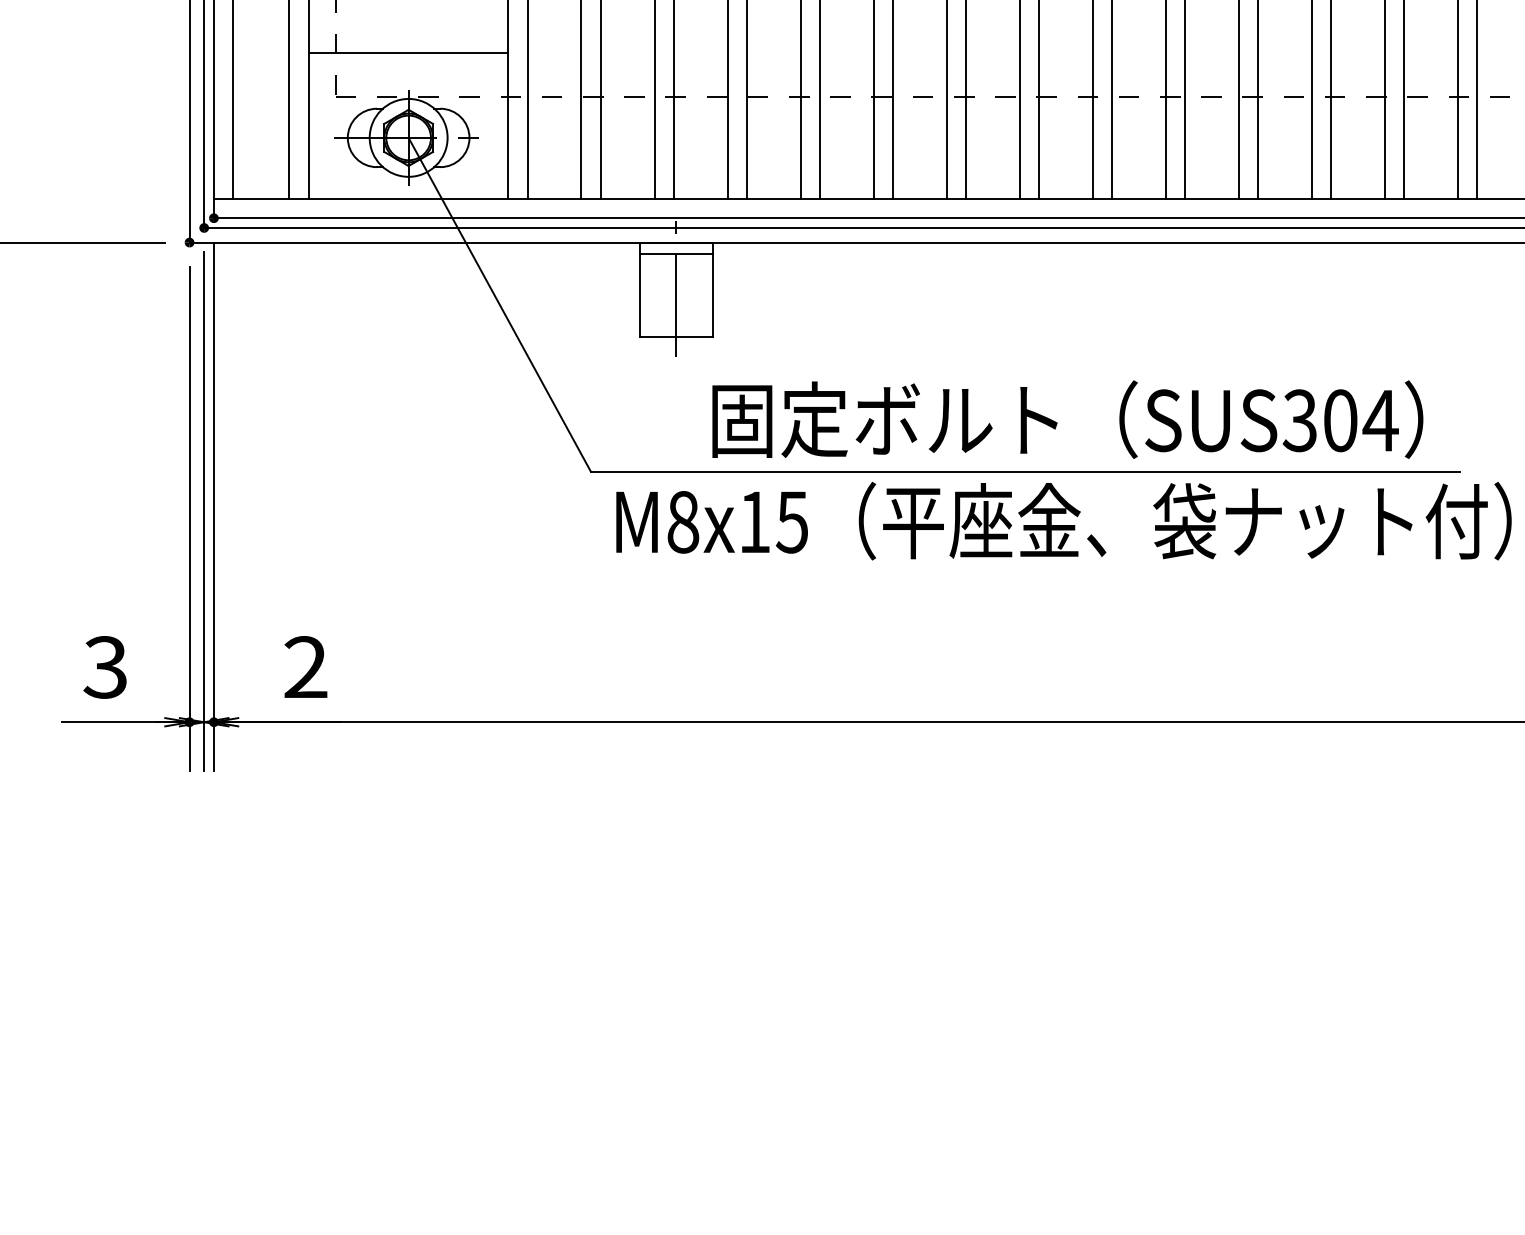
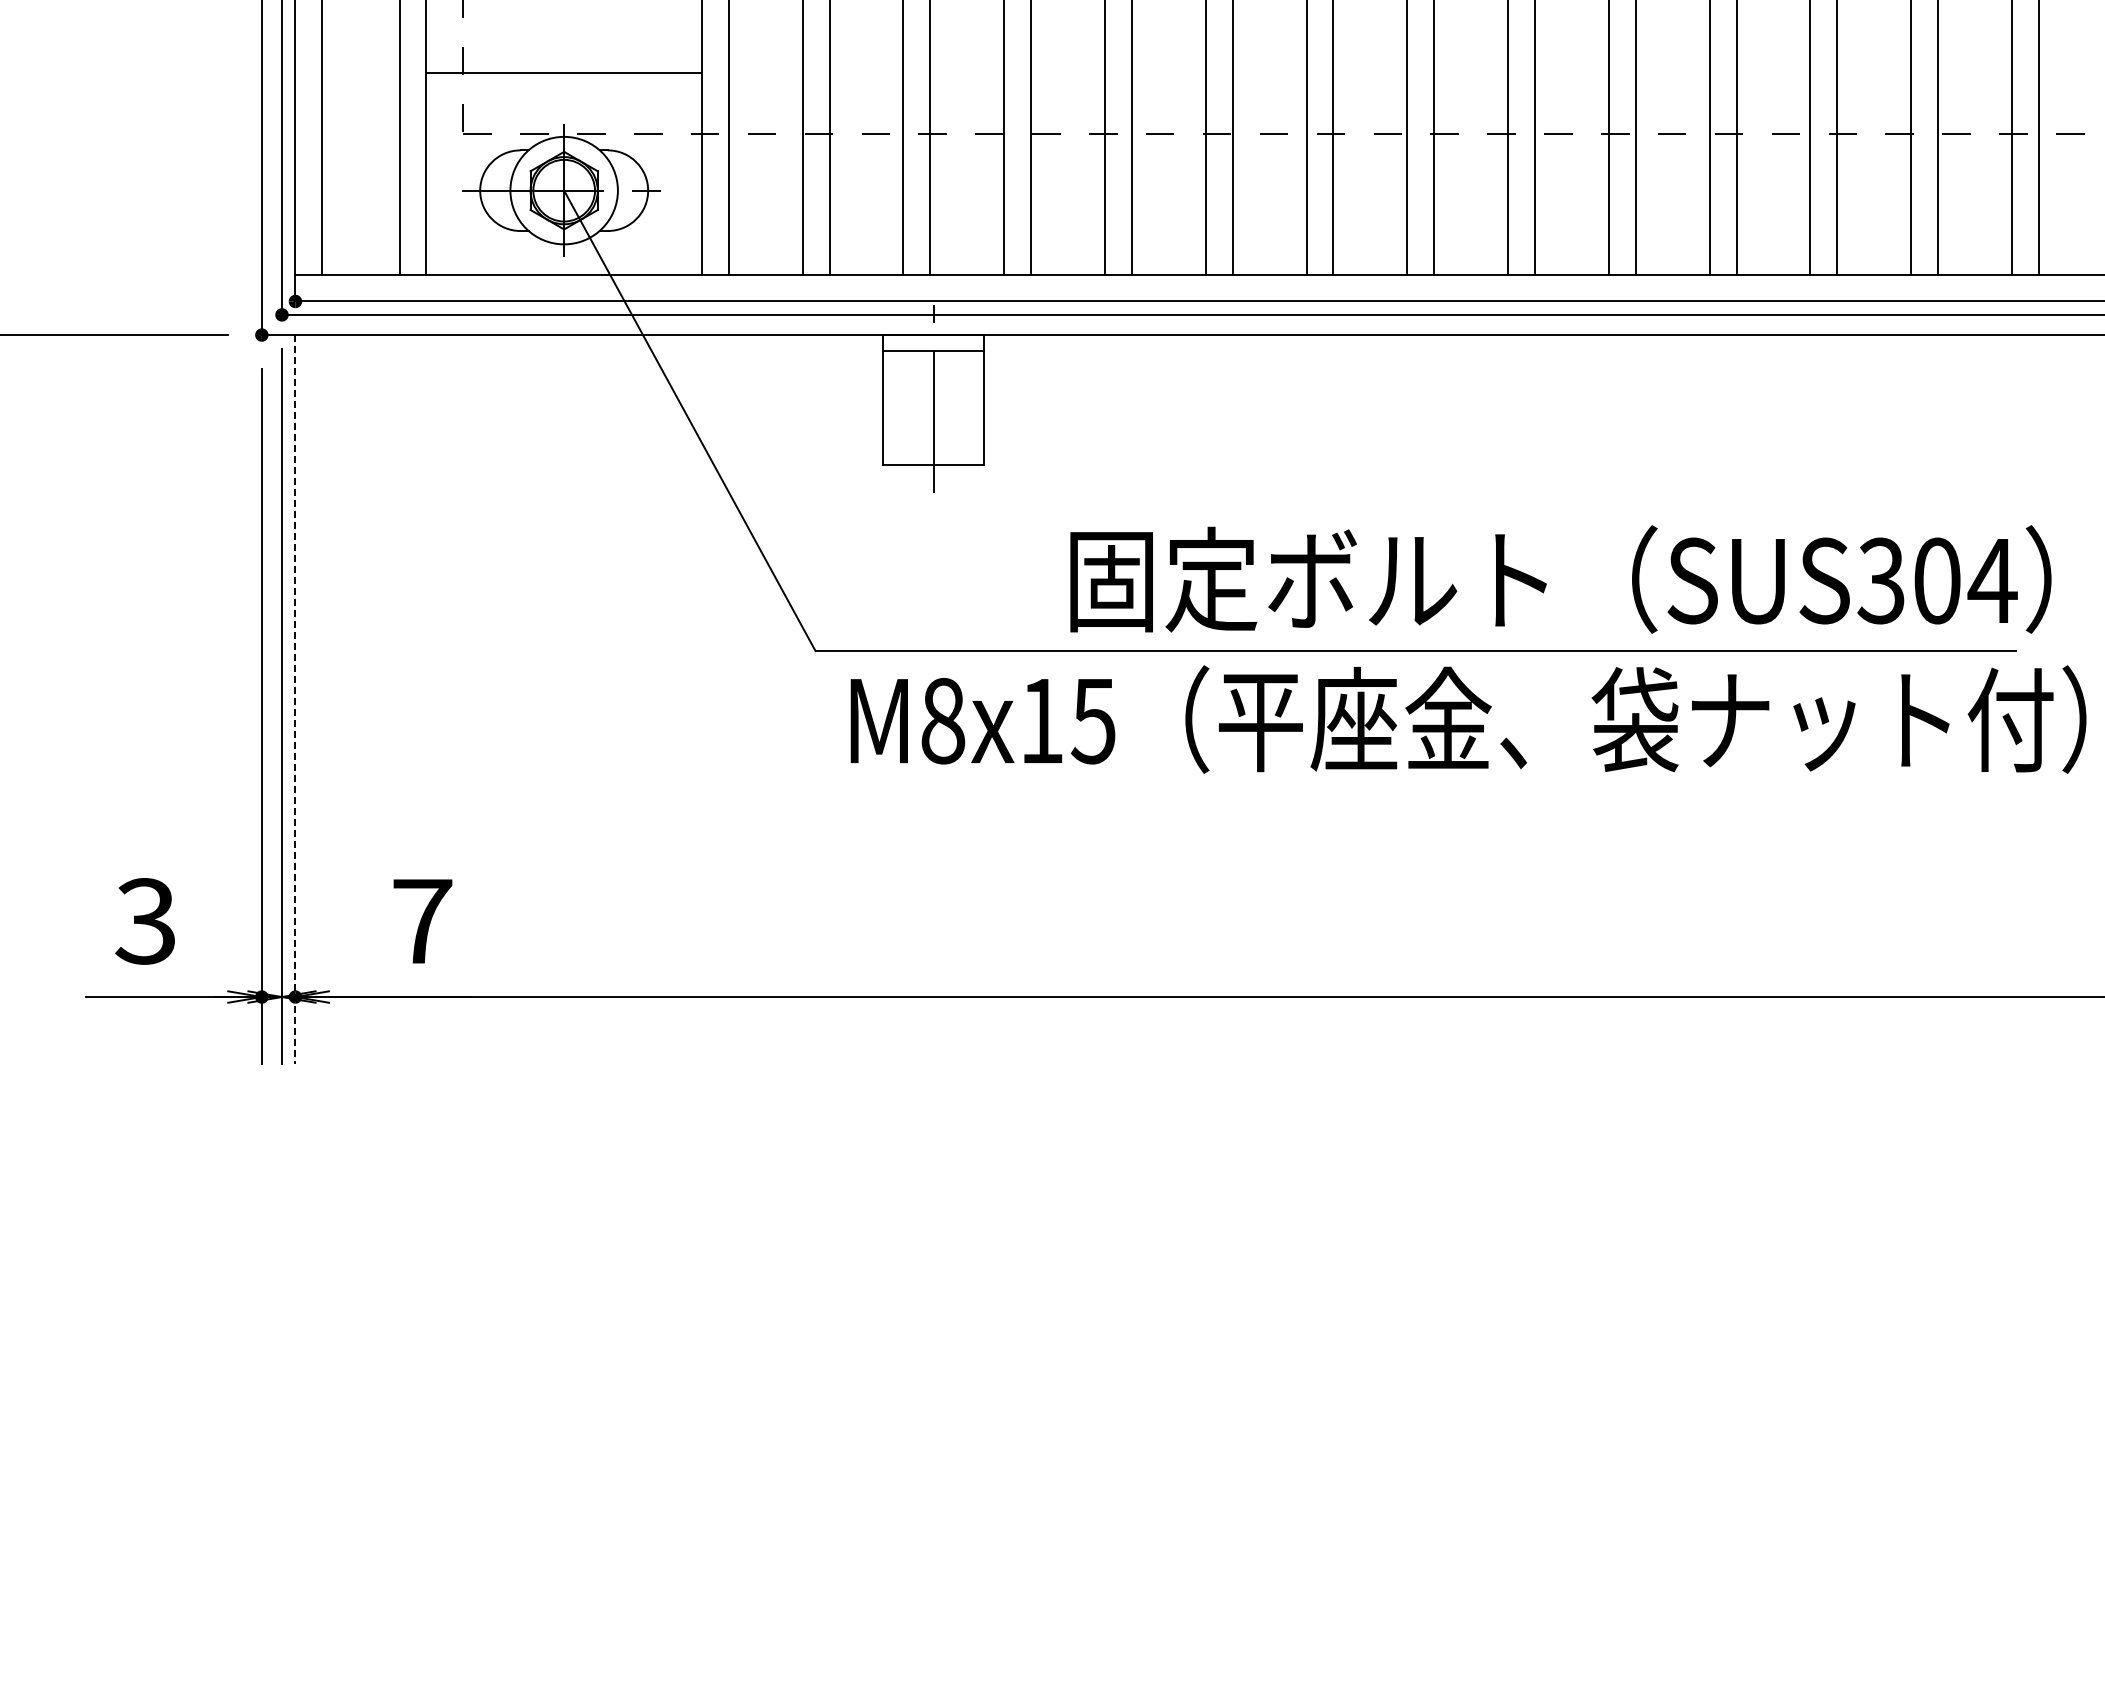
text: (1067, 419) -> (1560, 579), moved
line: (213, 506) -> (295, 699), solid -> dashed
text: (306, 666) -> (422, 920), 2 -> 7

